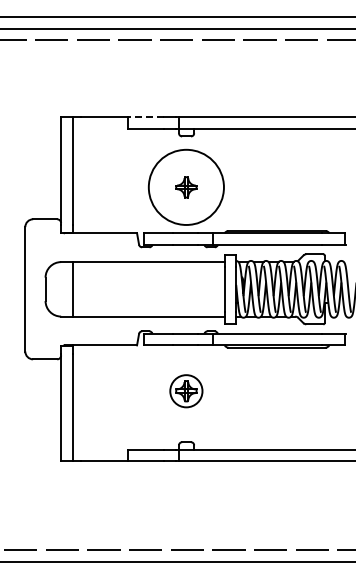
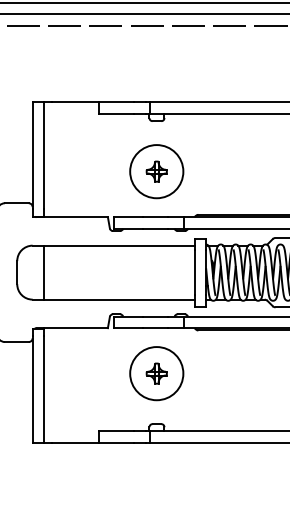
line: (145, 117) -> (116, 102), dashed -> solid
circle: (186, 187) -> (156, 171), size x0.71
circle: (186, 391) -> (156, 373), size x1.67

